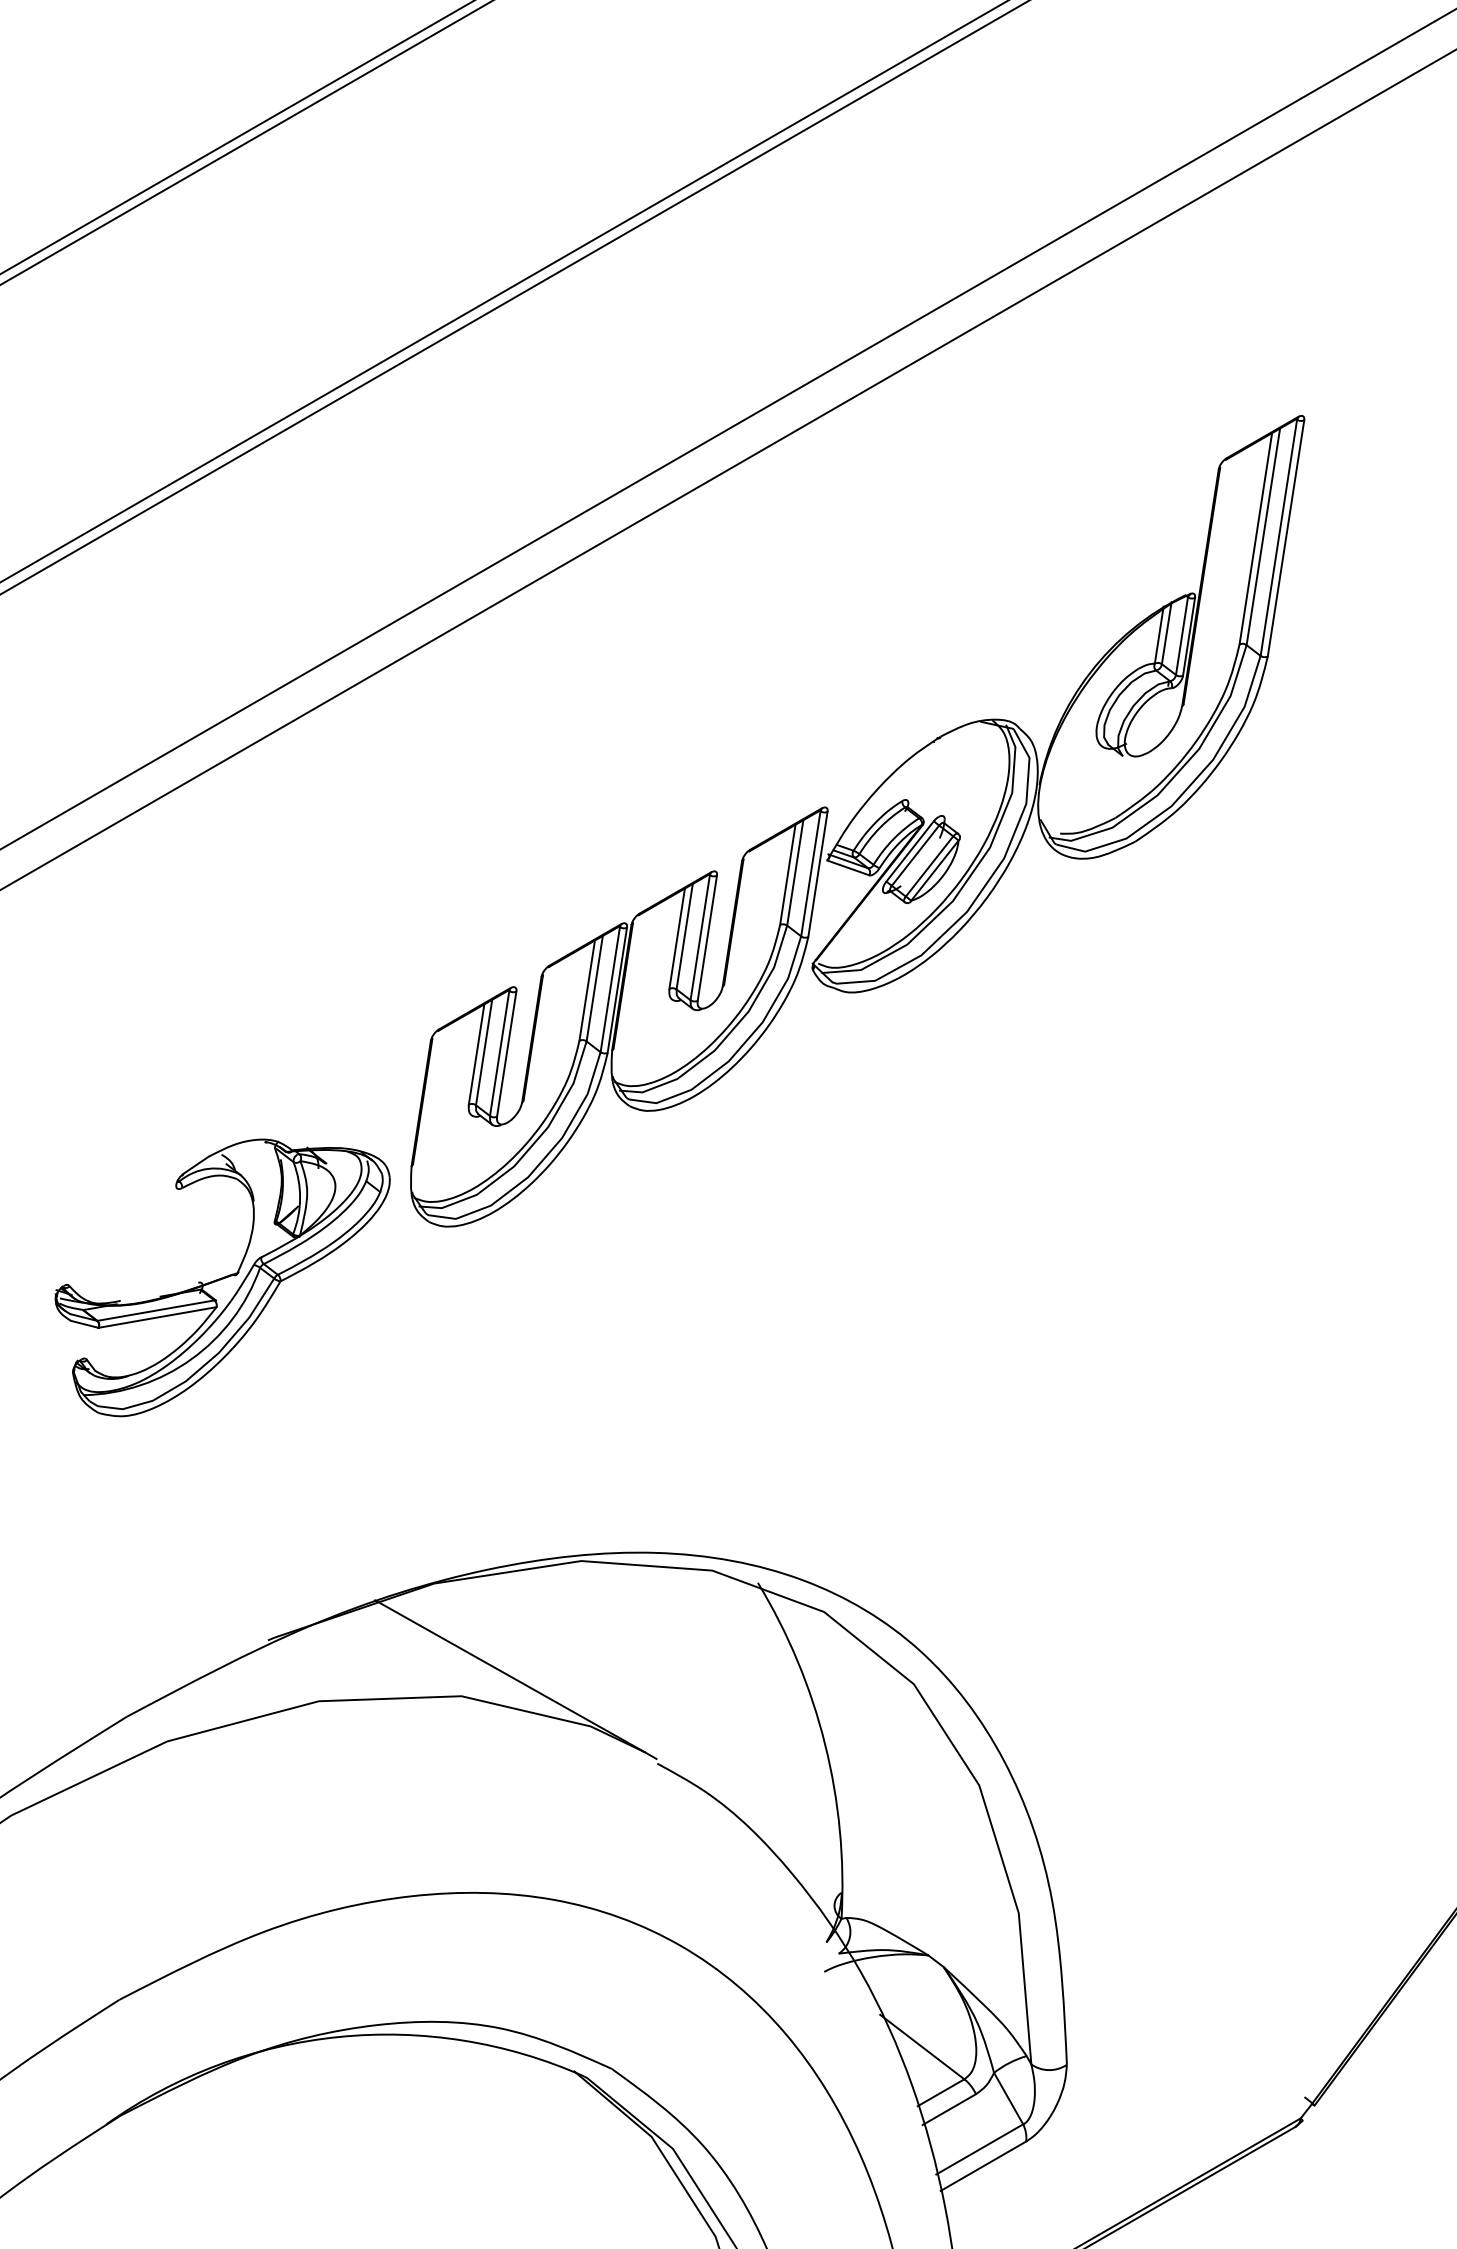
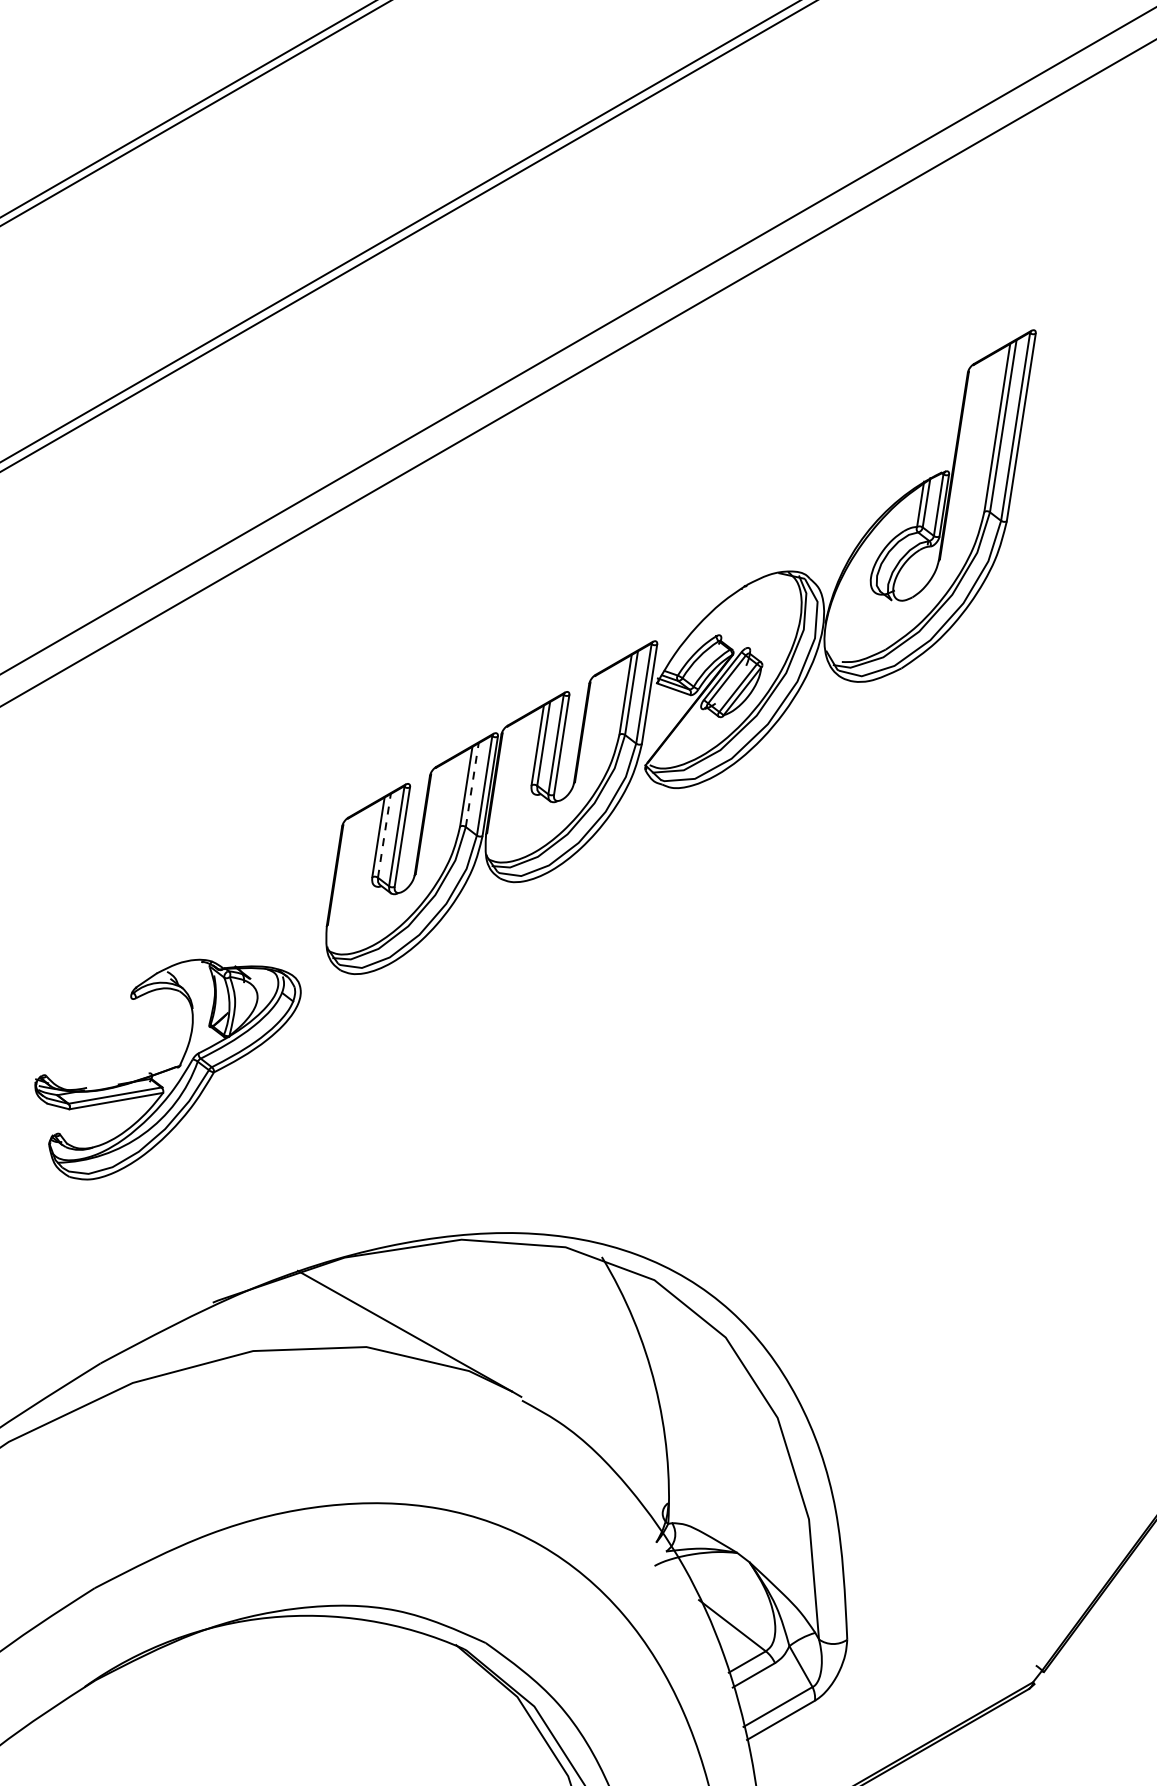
line: (594, 988) -> (472, 784), solid -> dashed
line: (484, 1052) -> (384, 835), solid -> dashed
part: (222, 1277) -> (167, 1069), moved

